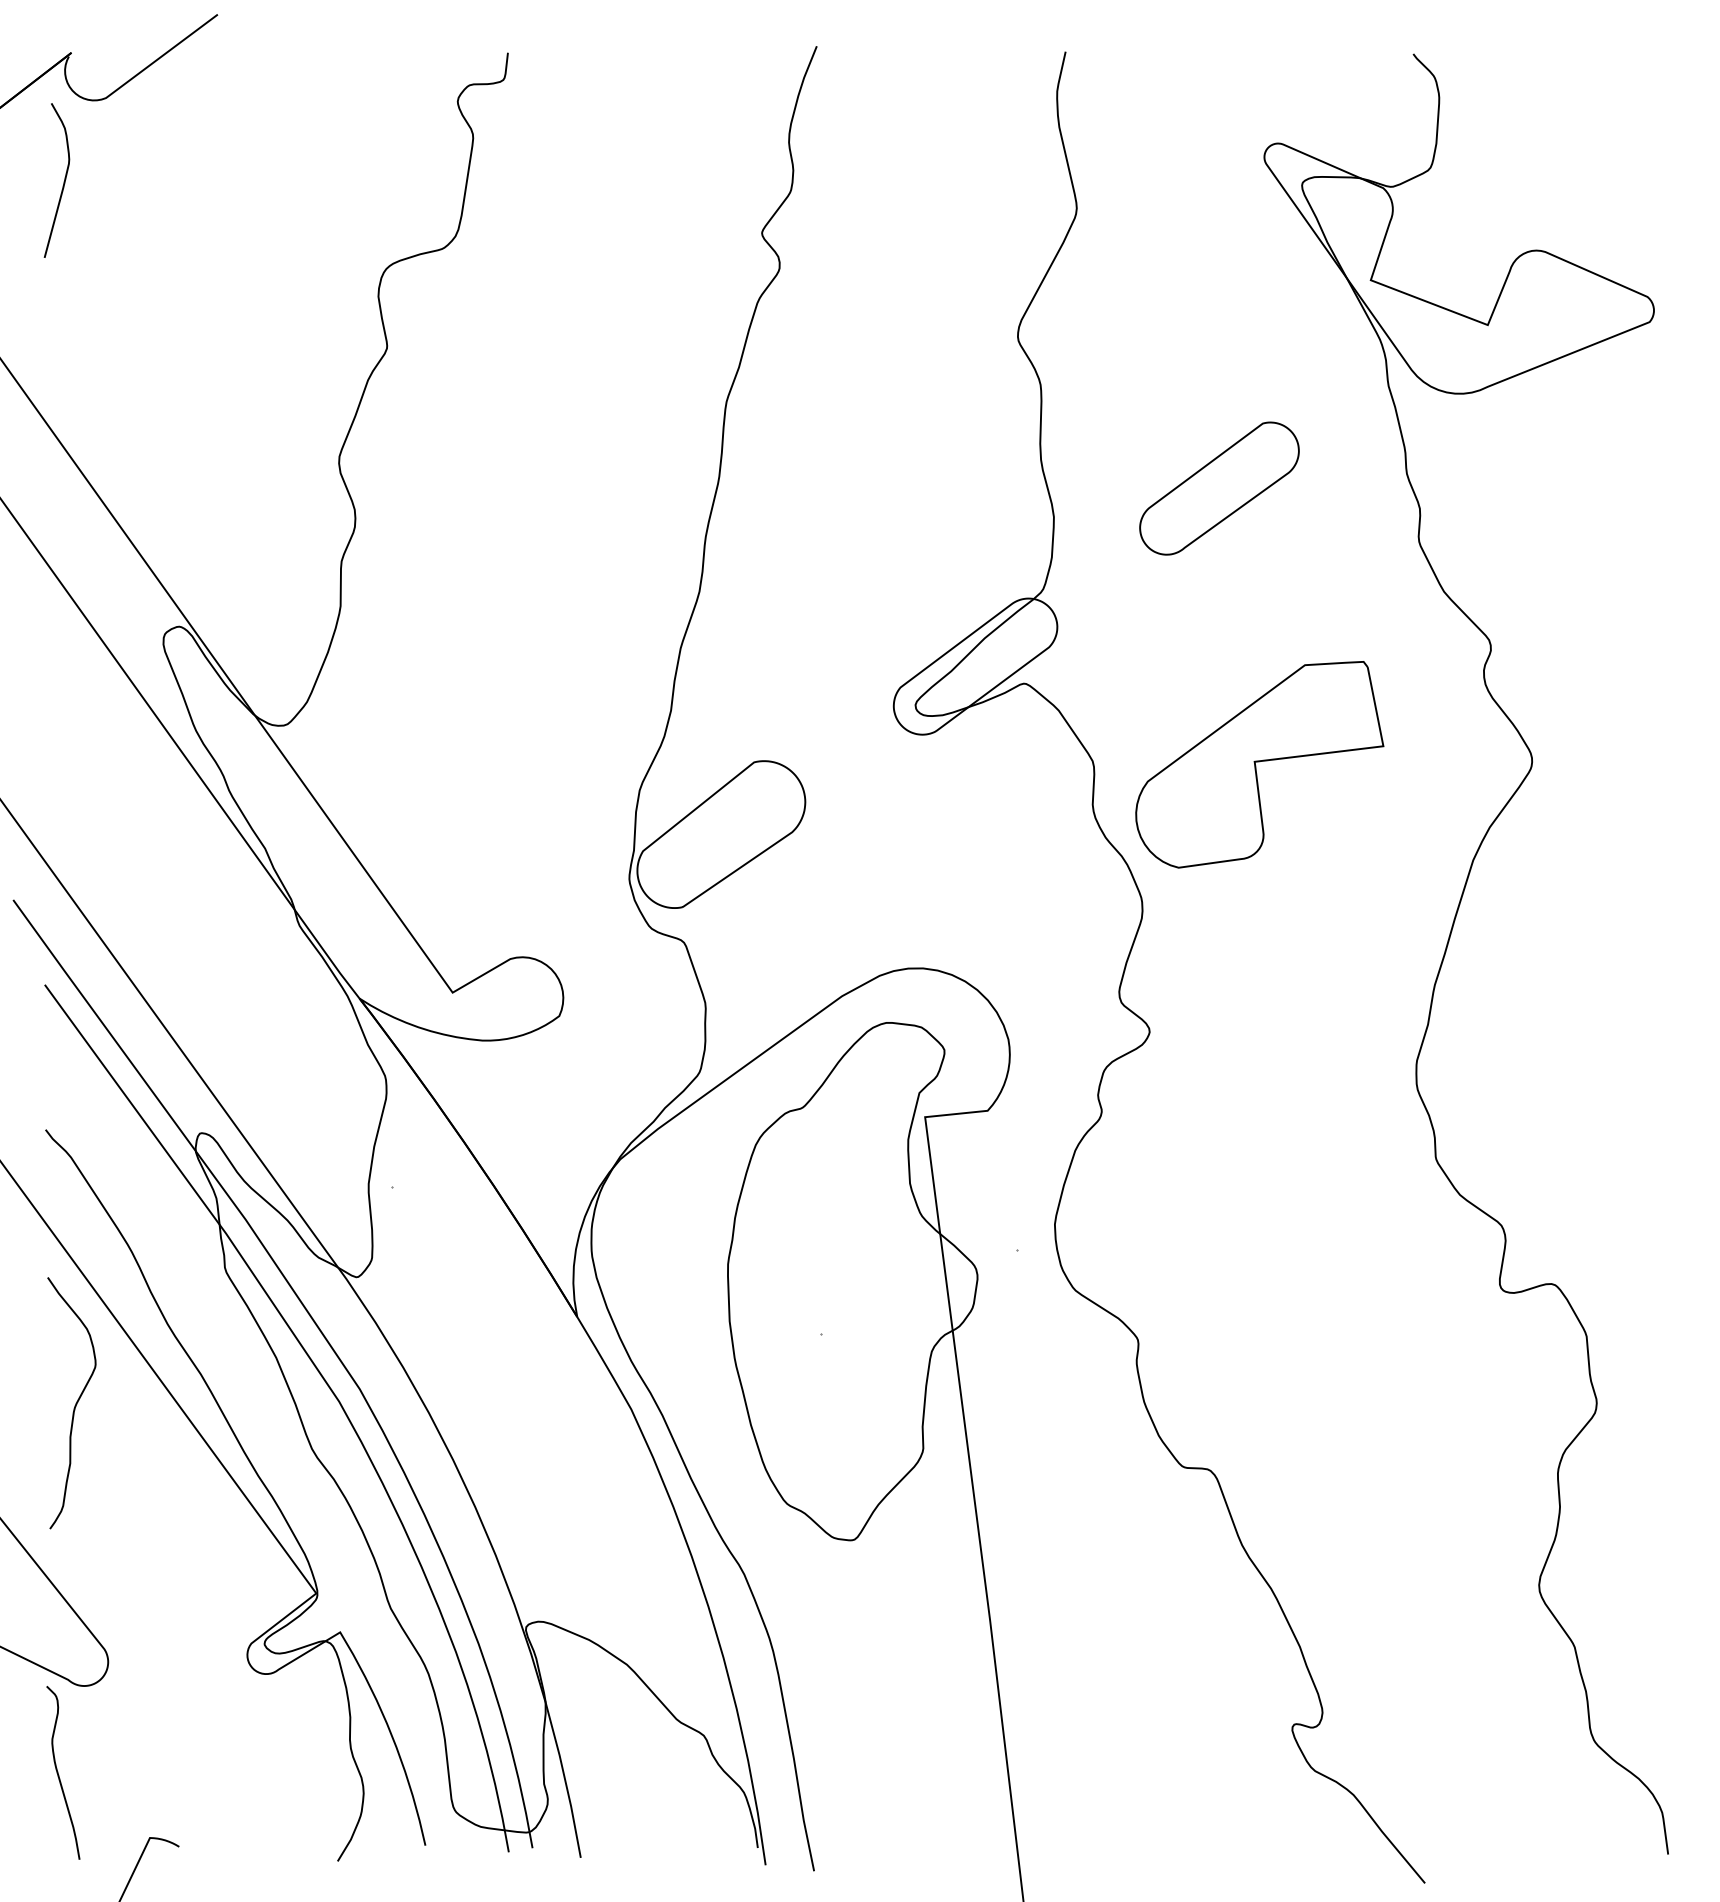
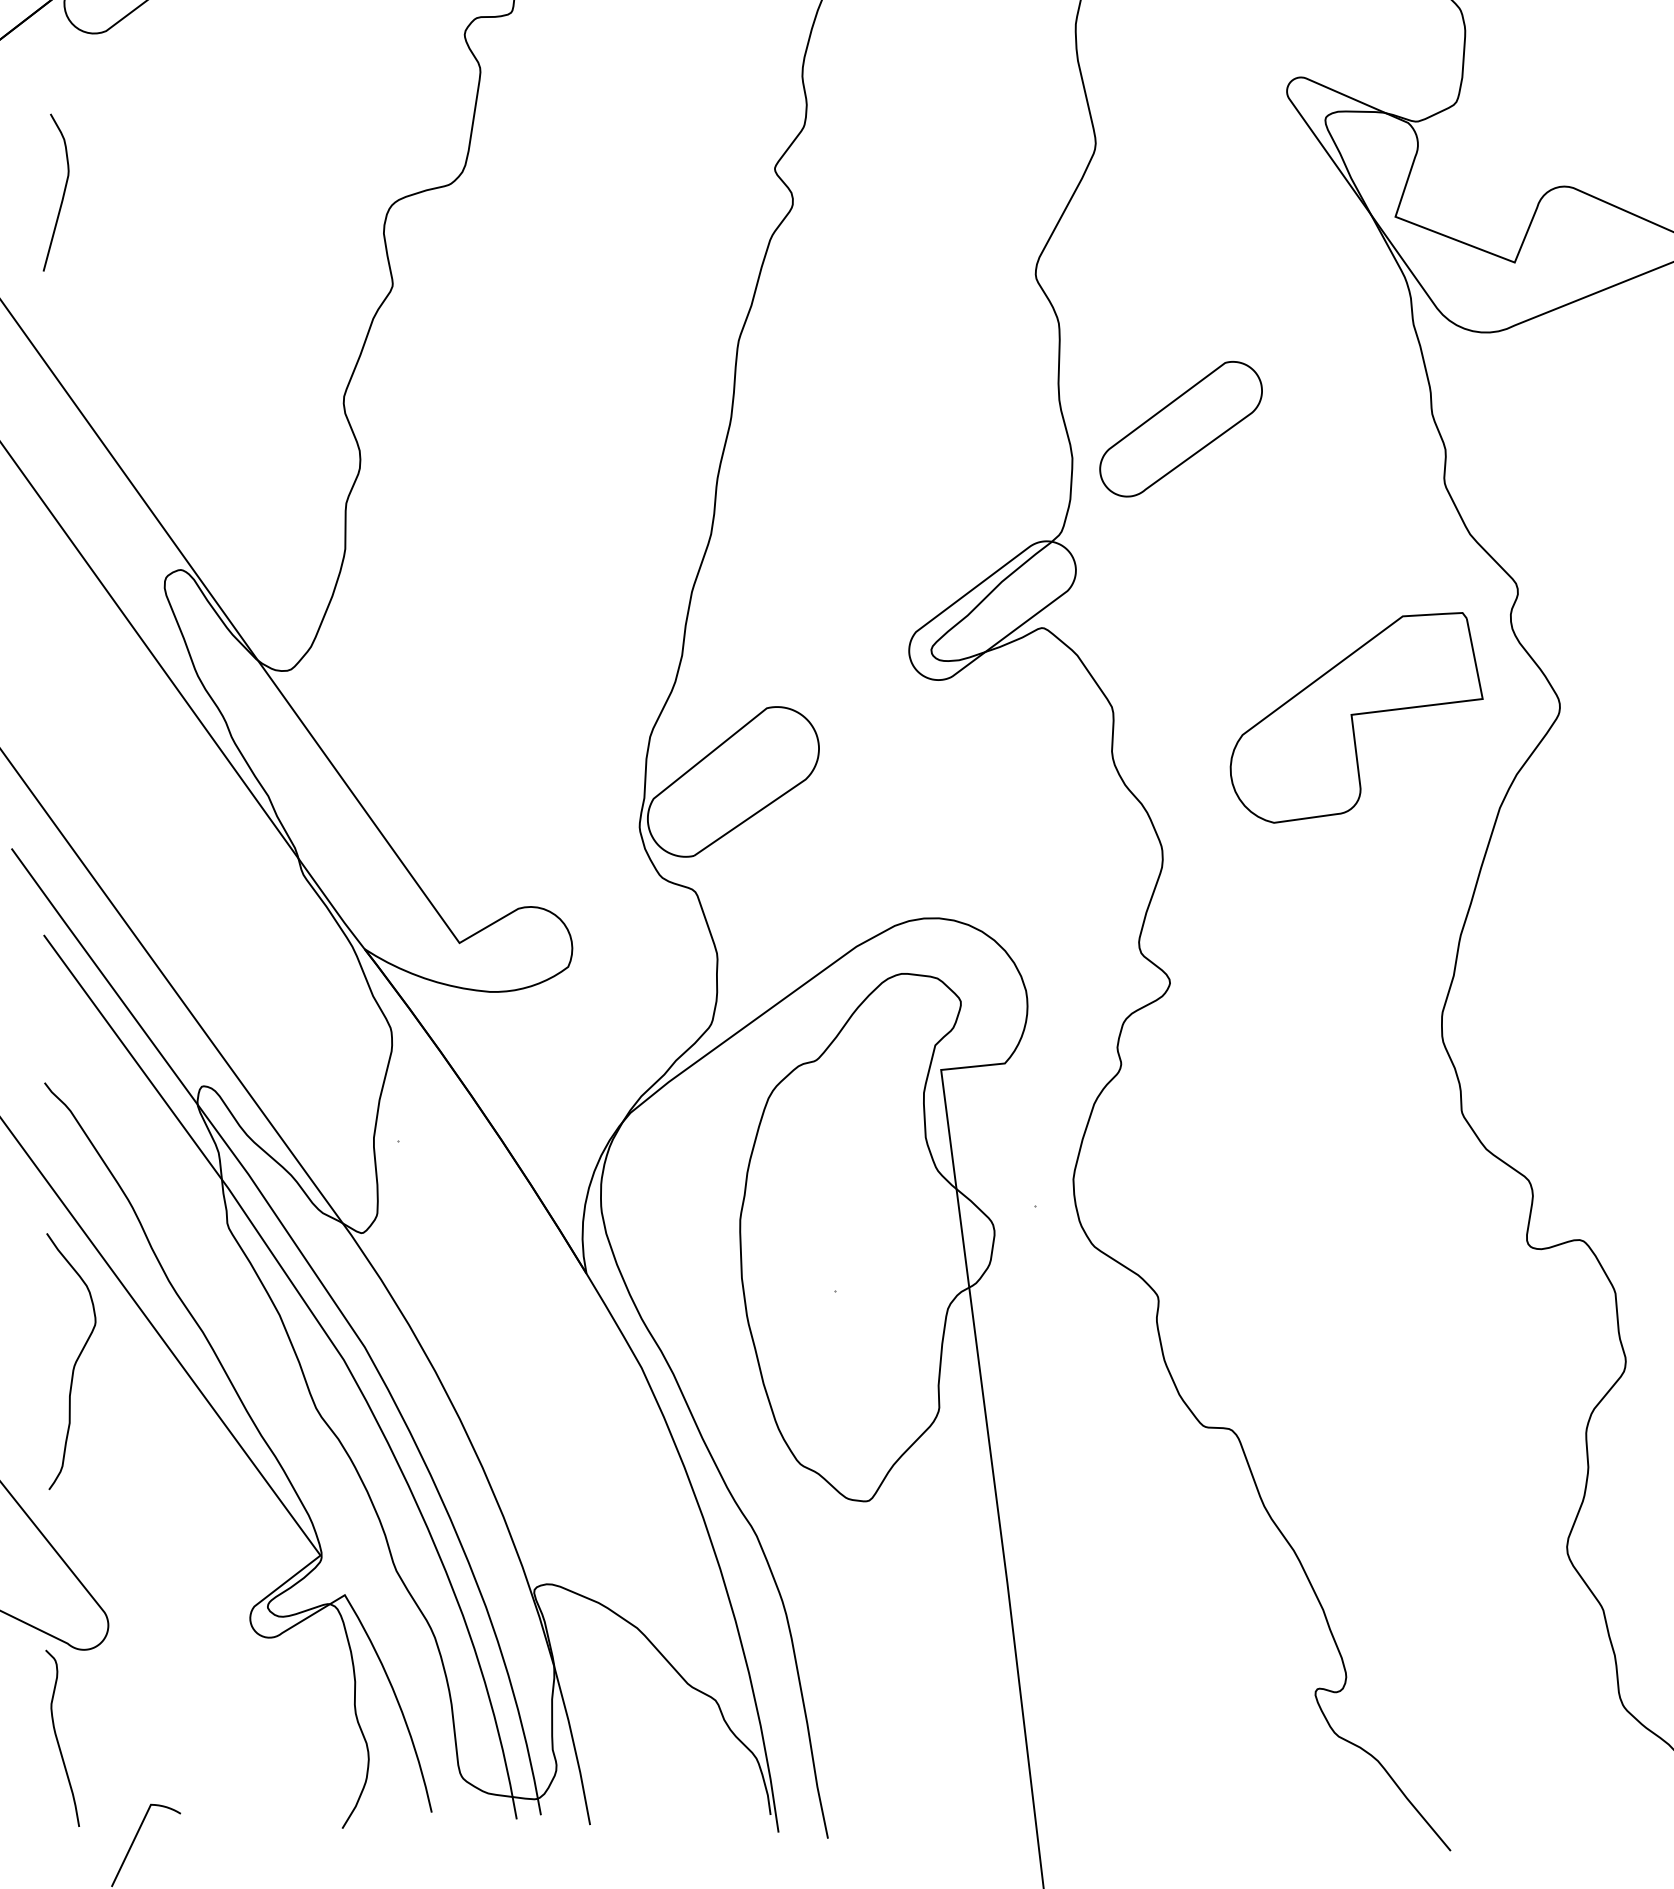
curve: (63, 181) -> (62, 193), moved
part: (1219, 488) -> (1181, 429), moved
part: (1259, 764) -> (1356, 717), moved

